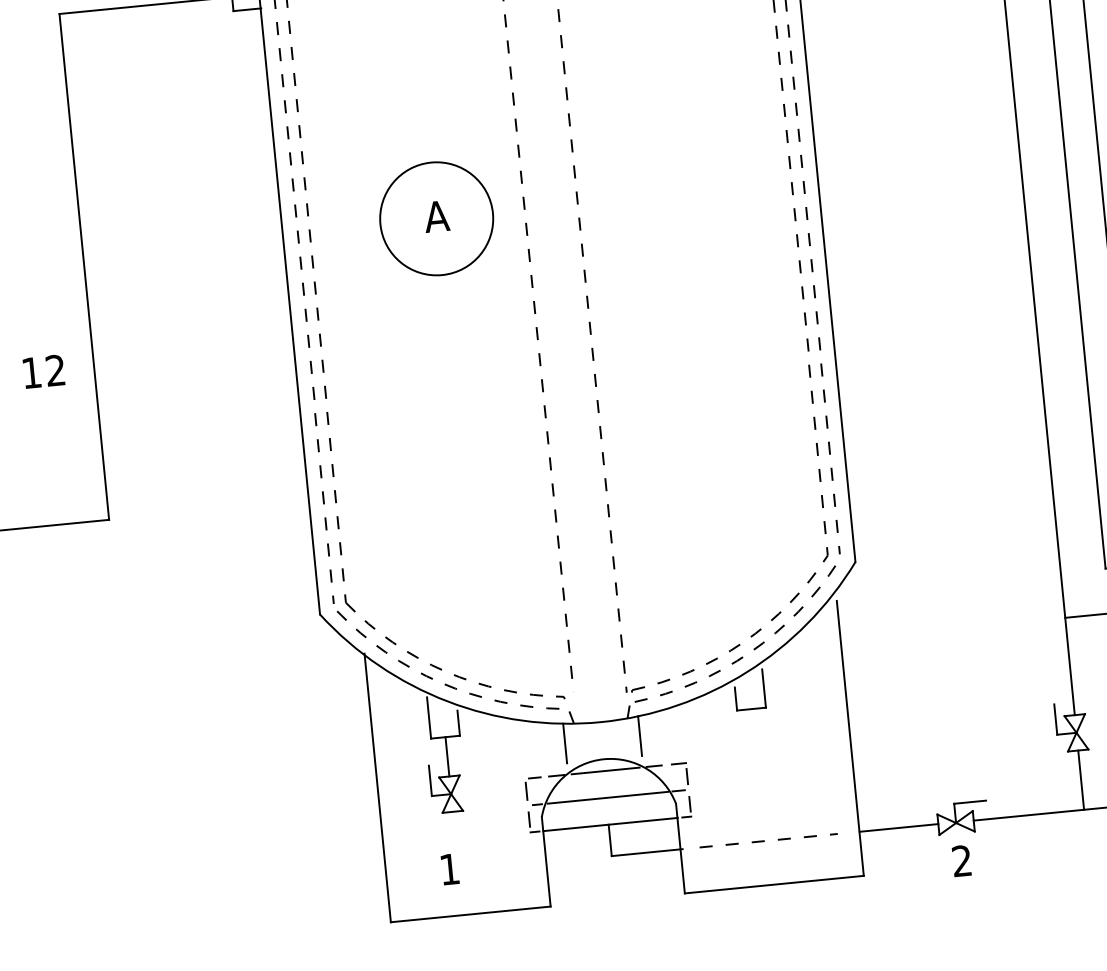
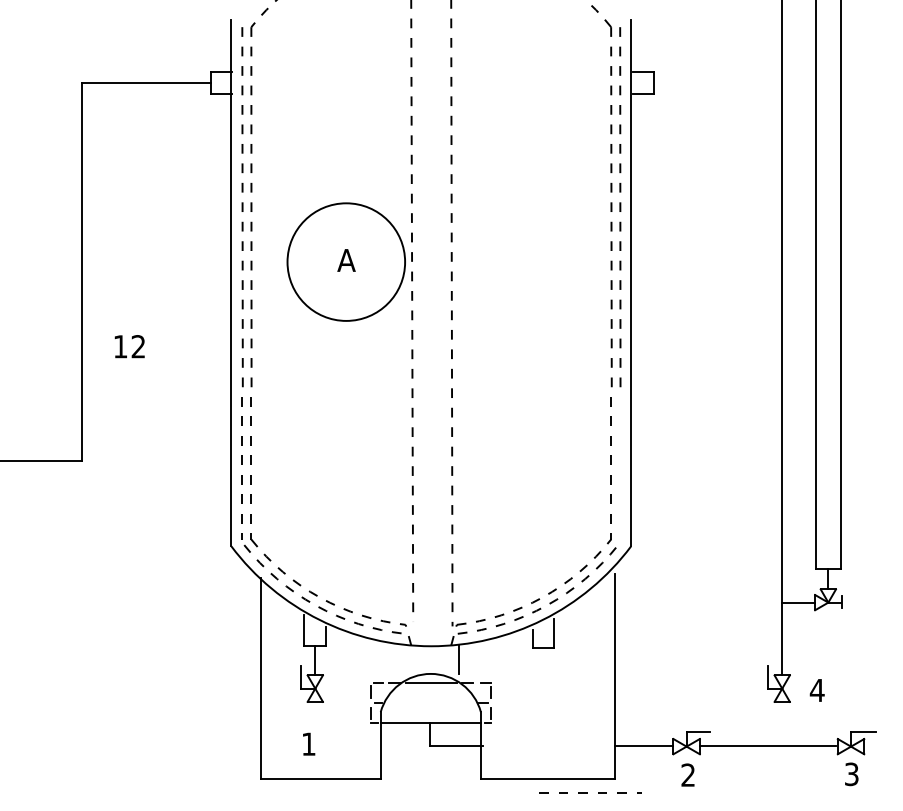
circle: (436, 219) -> (346, 262), size x1.4
text: (43, 371) -> (129, 346), moved
line: (829, 453) -> (619, 464), removed
line: (565, 743) -> (403, 659), removed
line: (1081, 779) -> (782, 723), removed
line: (607, 797) -> (430, 702), removed
line: (764, 840) -> (587, 792), moved

